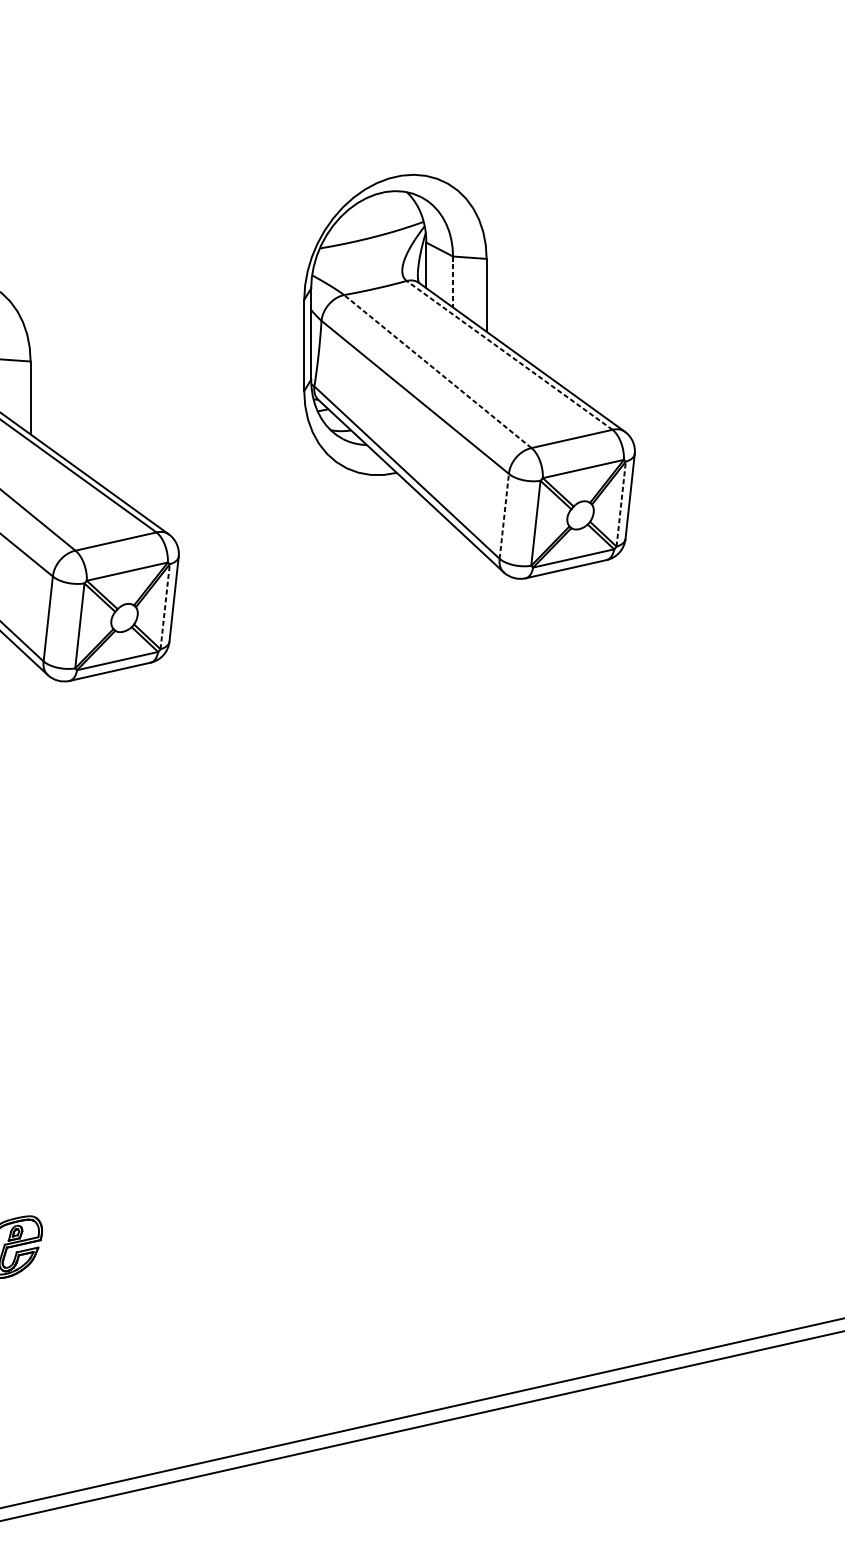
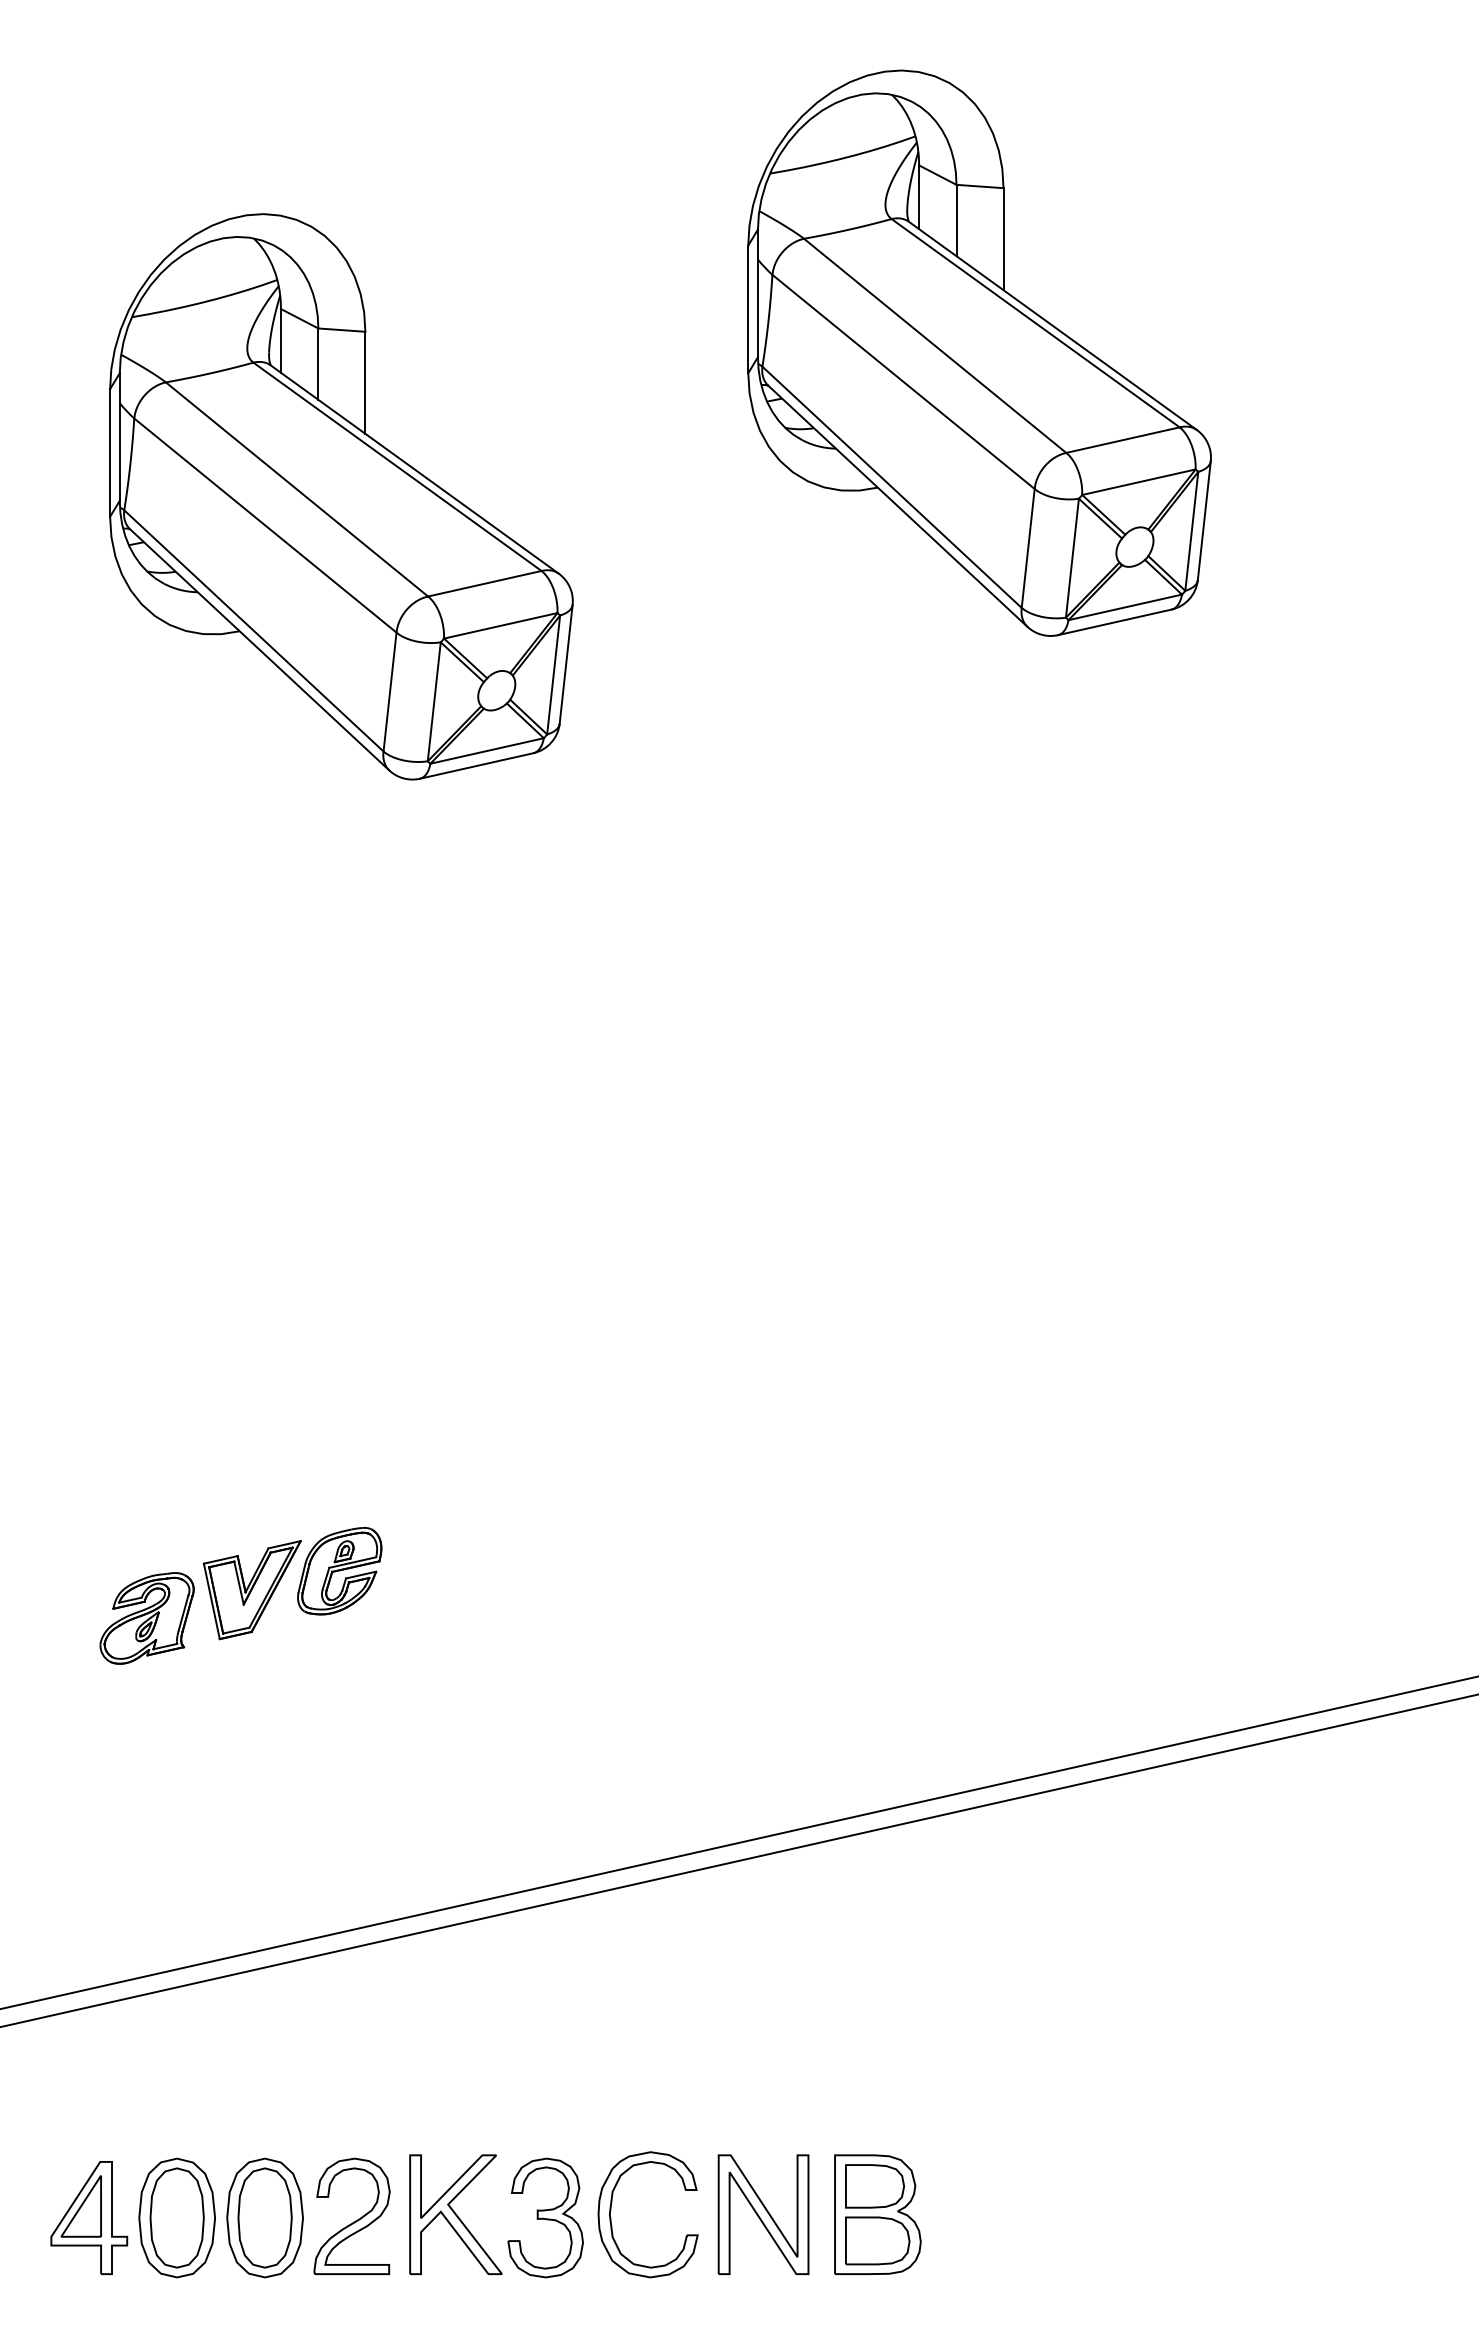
line: (453, 281) -> (956, 220), dashed -> solid
line: (509, 355) -> (1035, 323), dashed -> solid
line: (437, 371) -> (934, 345), dashed -> solid
line: (620, 504) -> (1191, 531), dashed -> solid
line: (504, 516) -> (1028, 548), dashed -> solid
line: (165, 606) -> (553, 674), dashed -> solid

